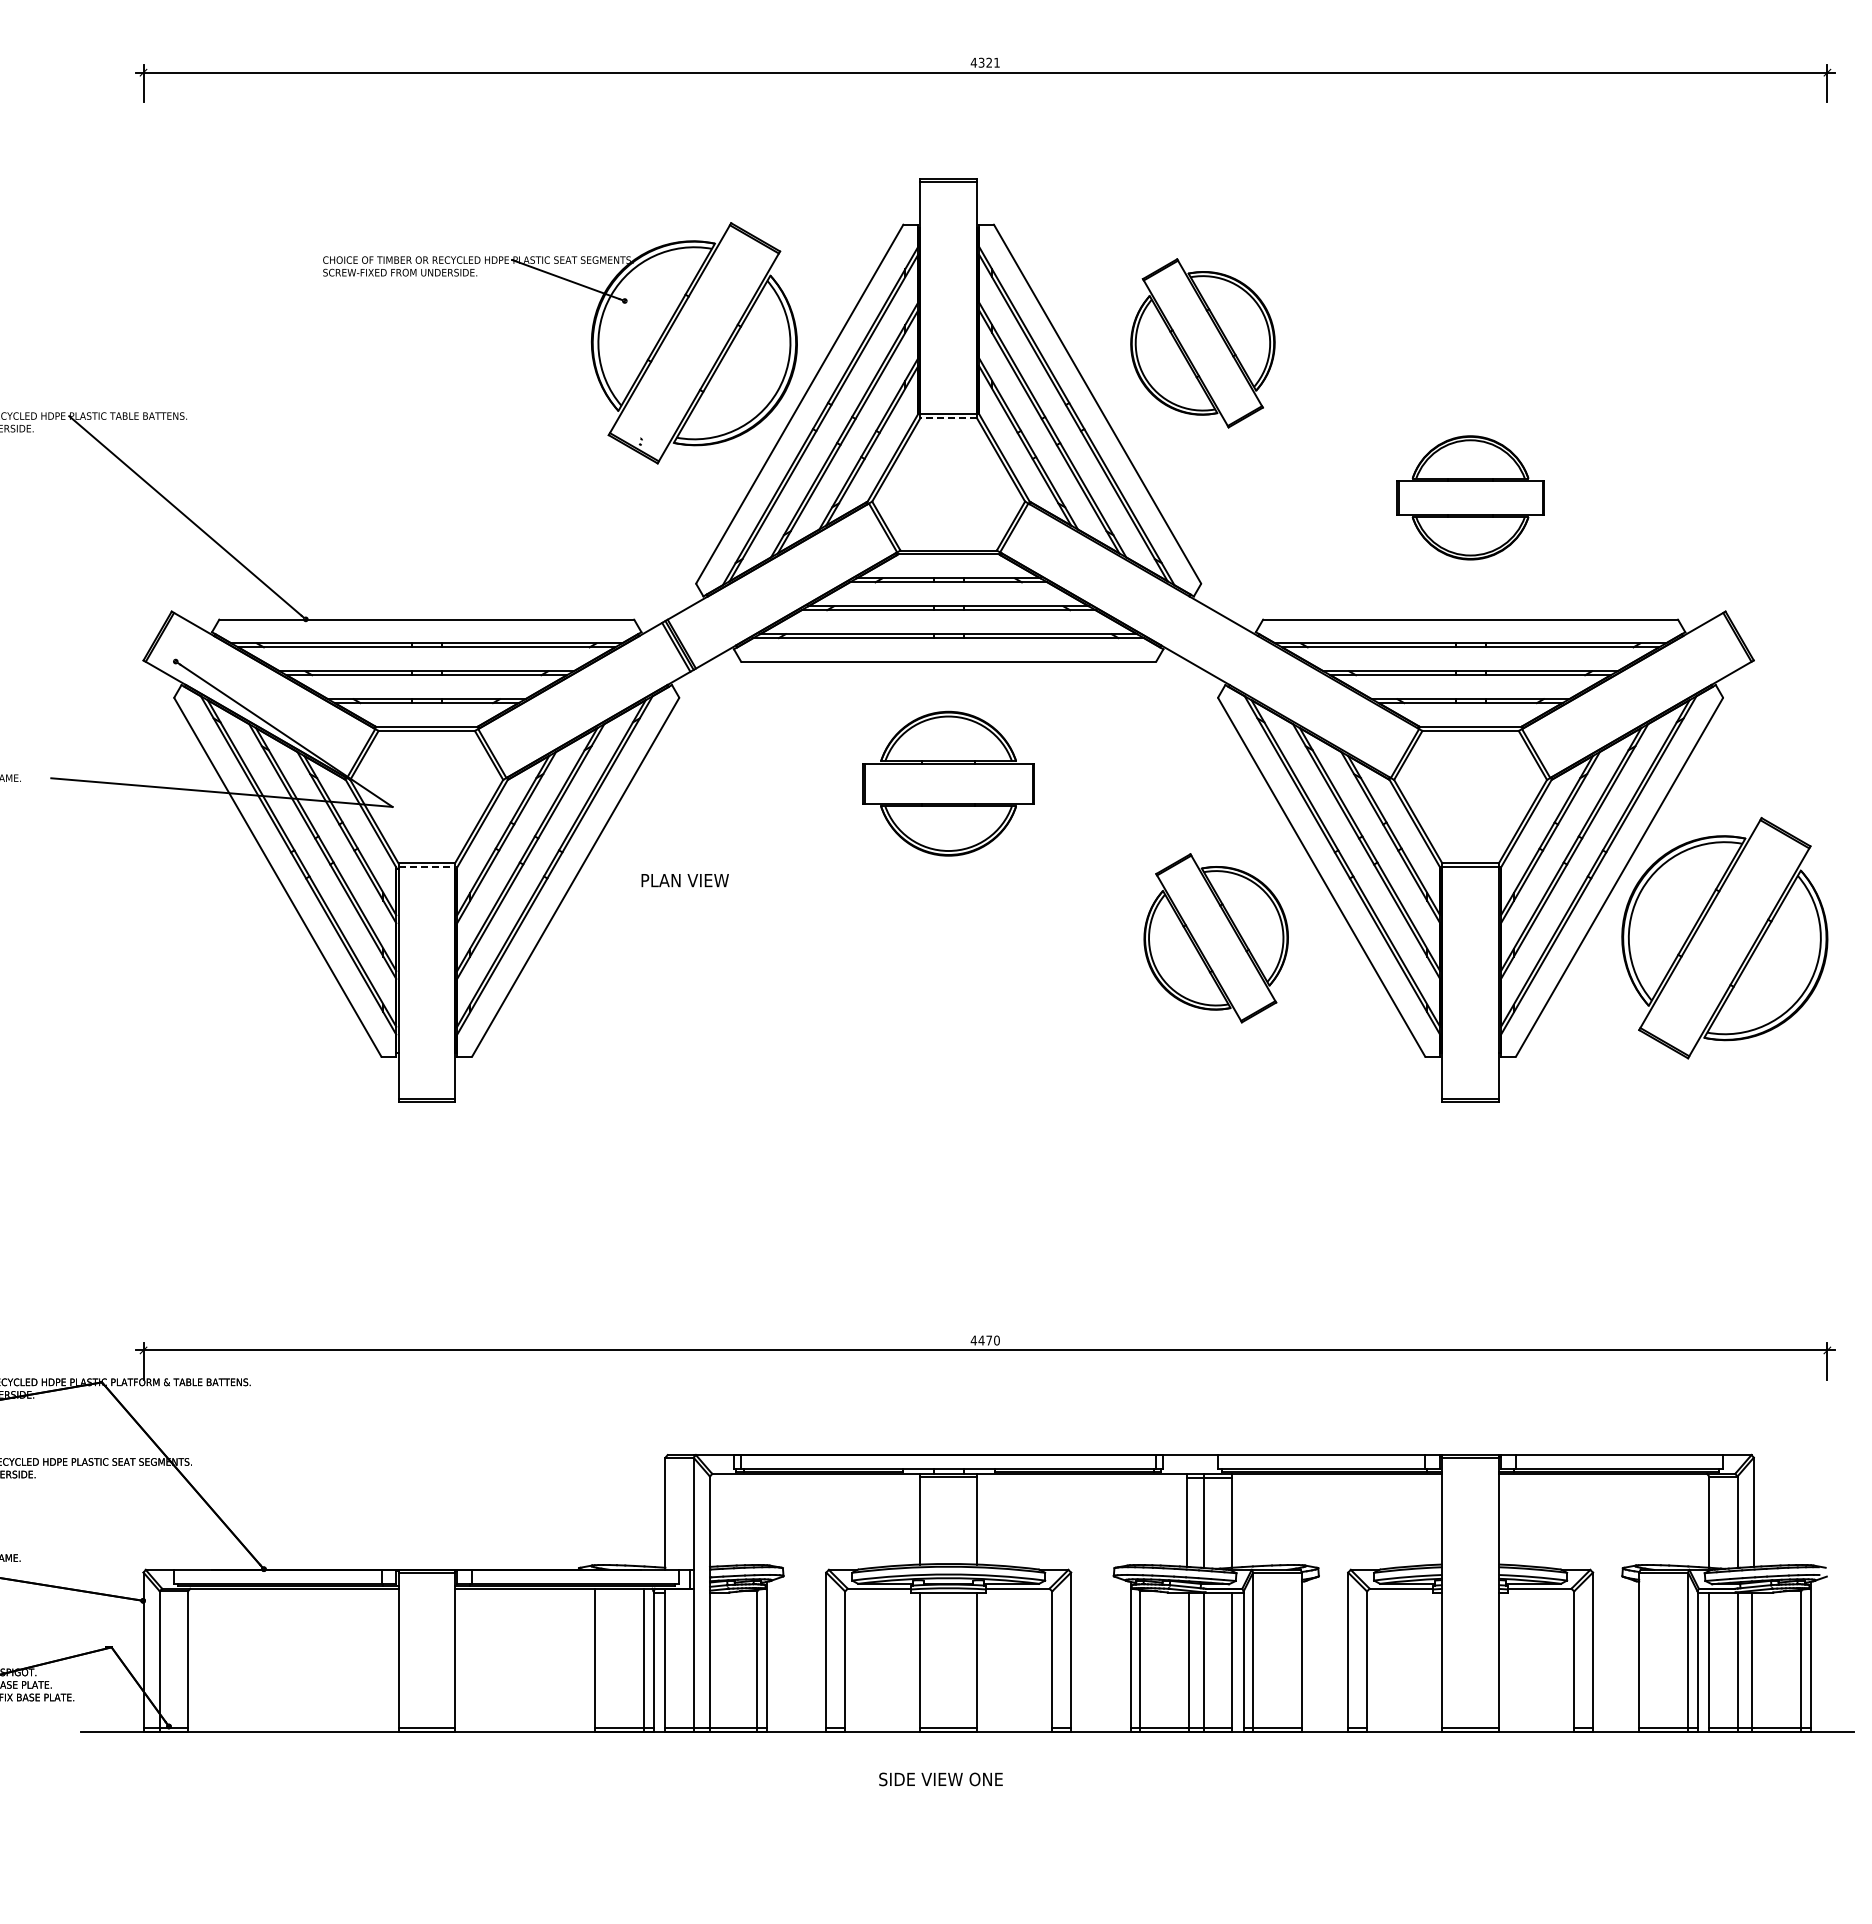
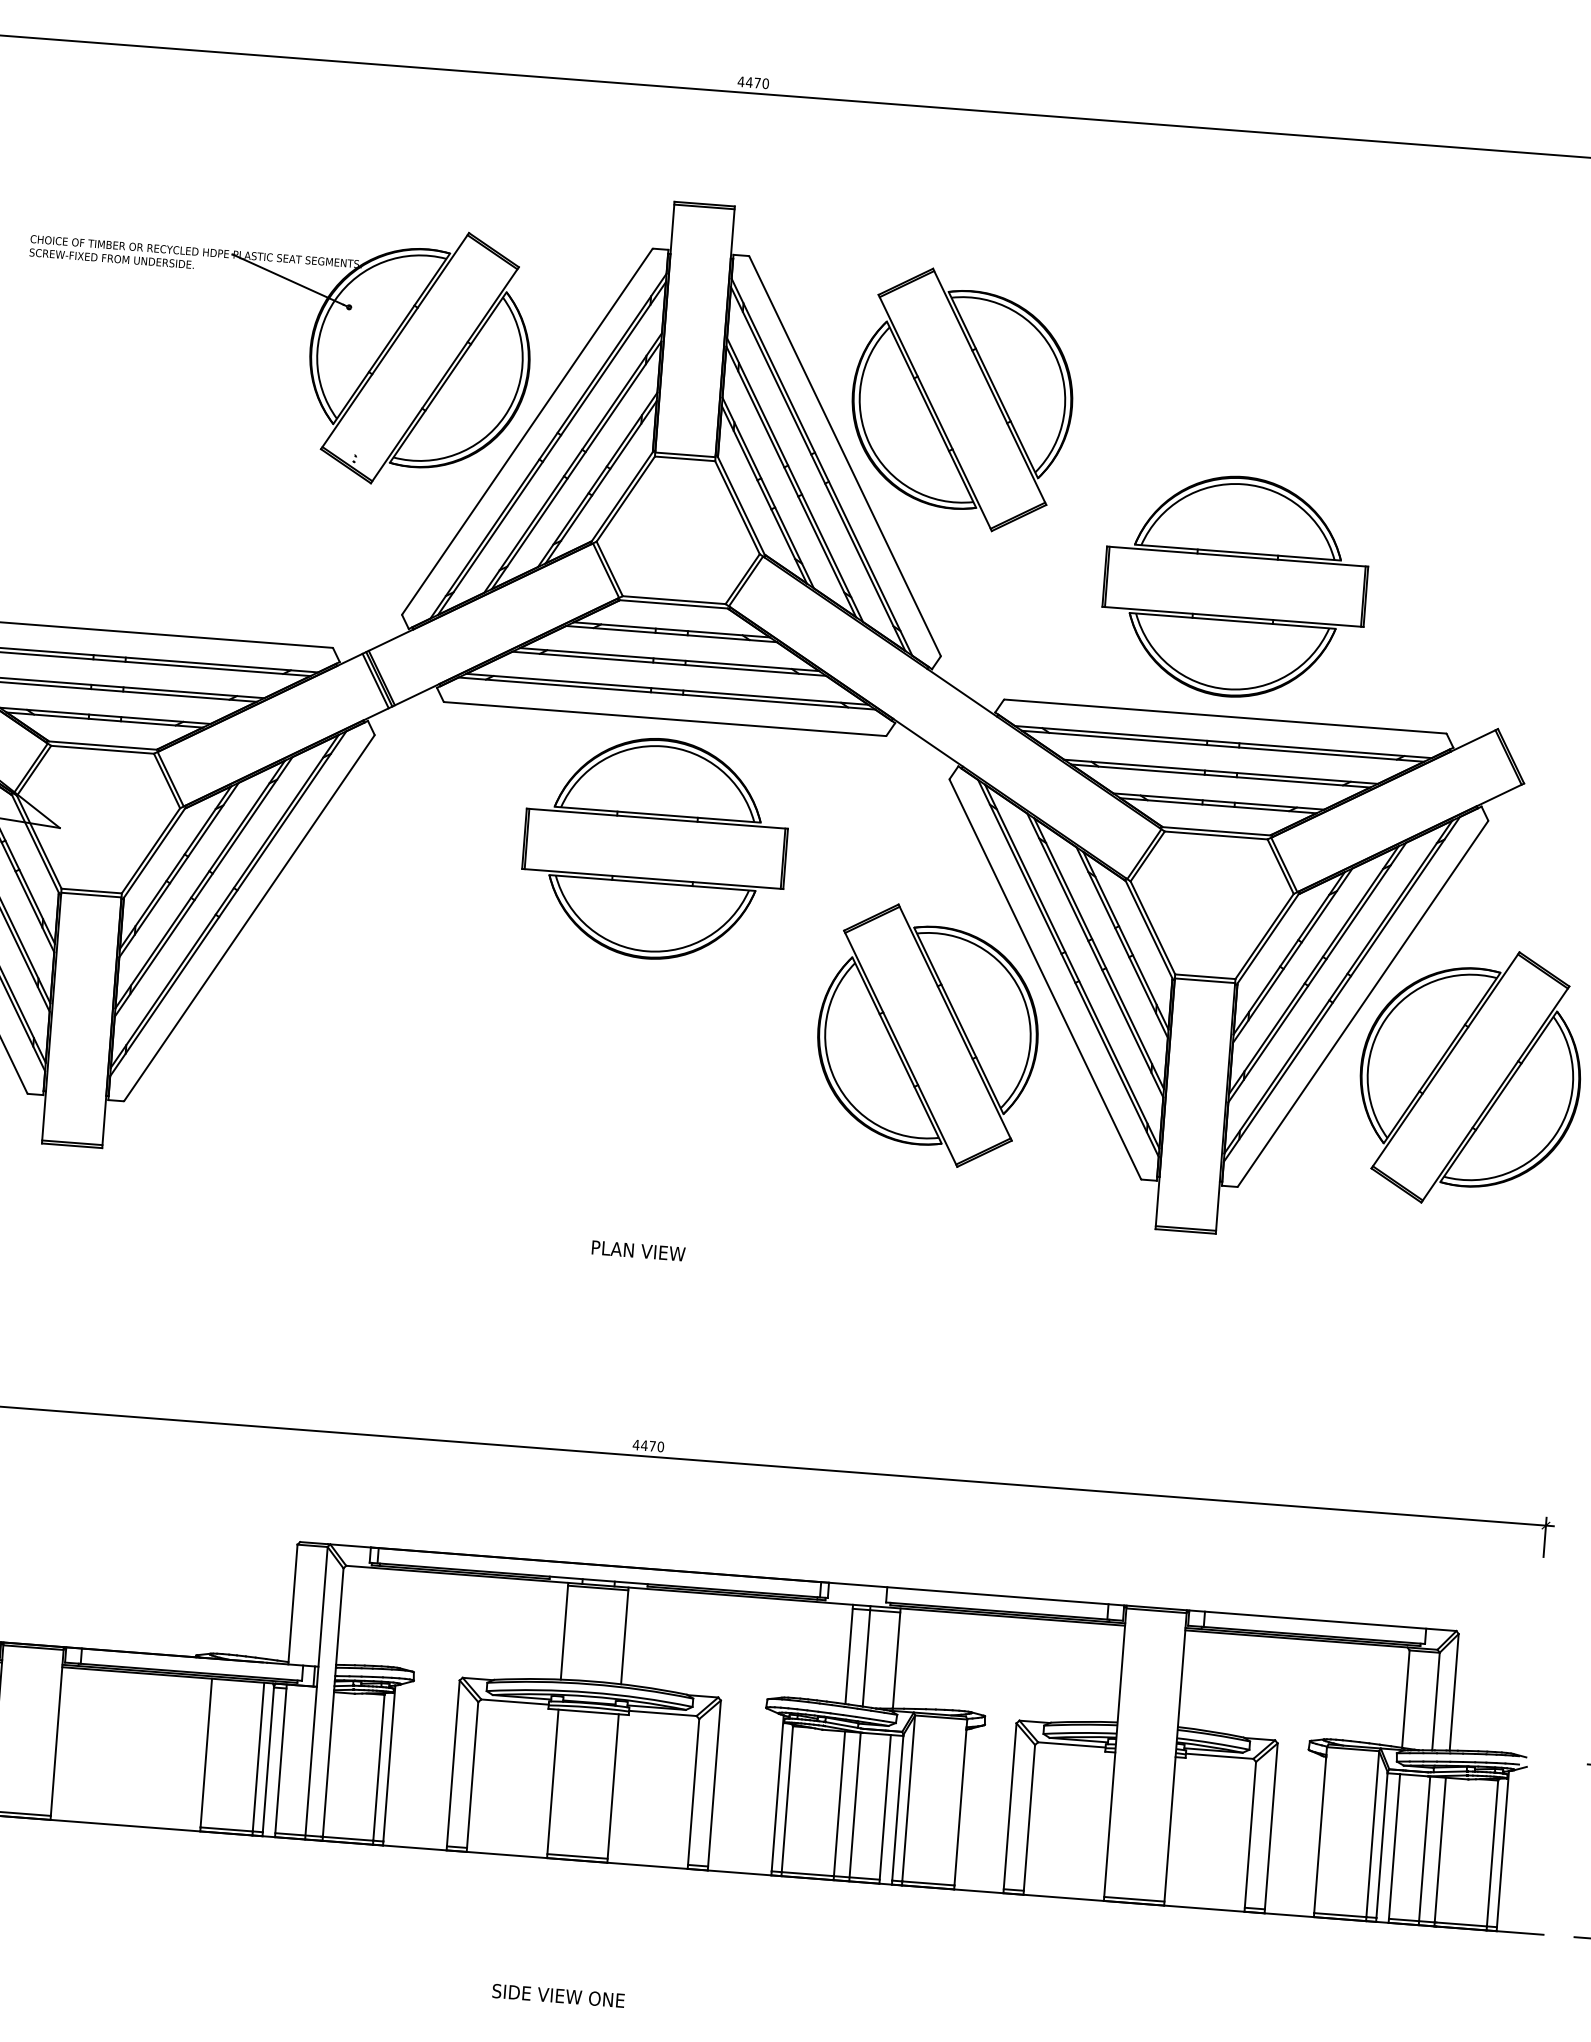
text: (988, 62) -> (756, 82), 4321 -> 4470
part: (1202, 343) -> (961, 400), size x1.43
line: (948, 418) -> (684, 459), dashed -> solid
part: (1470, 497) -> (1235, 586), size x1.67
part: (948, 783) -> (654, 848), size x1.43
line: (427, 867) -> (92, 895), dashed -> solid
text: (684, 880) -> (637, 1250), moved
part: (1215, 938) -> (927, 1035), size x1.43
text: (940, 1779) -> (558, 1995), moved

